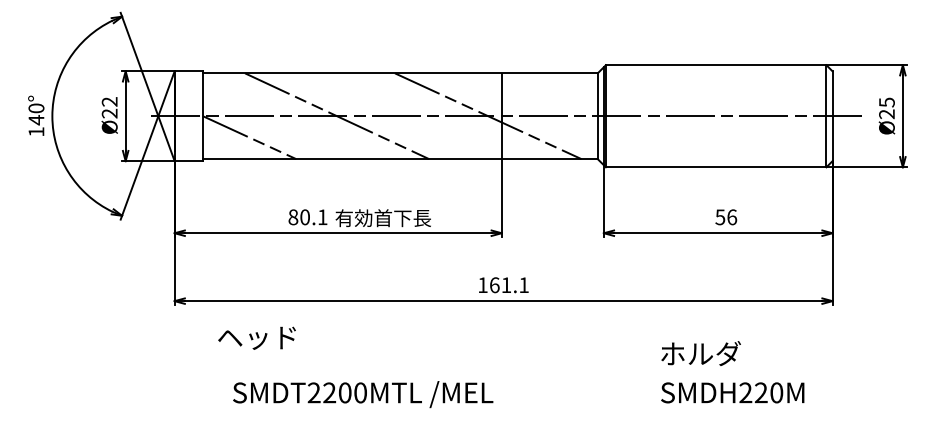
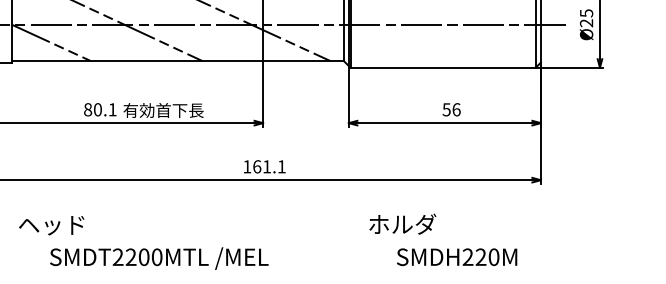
text: (256, 337) -> (51, 224), moved
text: (700, 353) -> (402, 224), moved
text: (363, 394) -> (159, 258), moved

